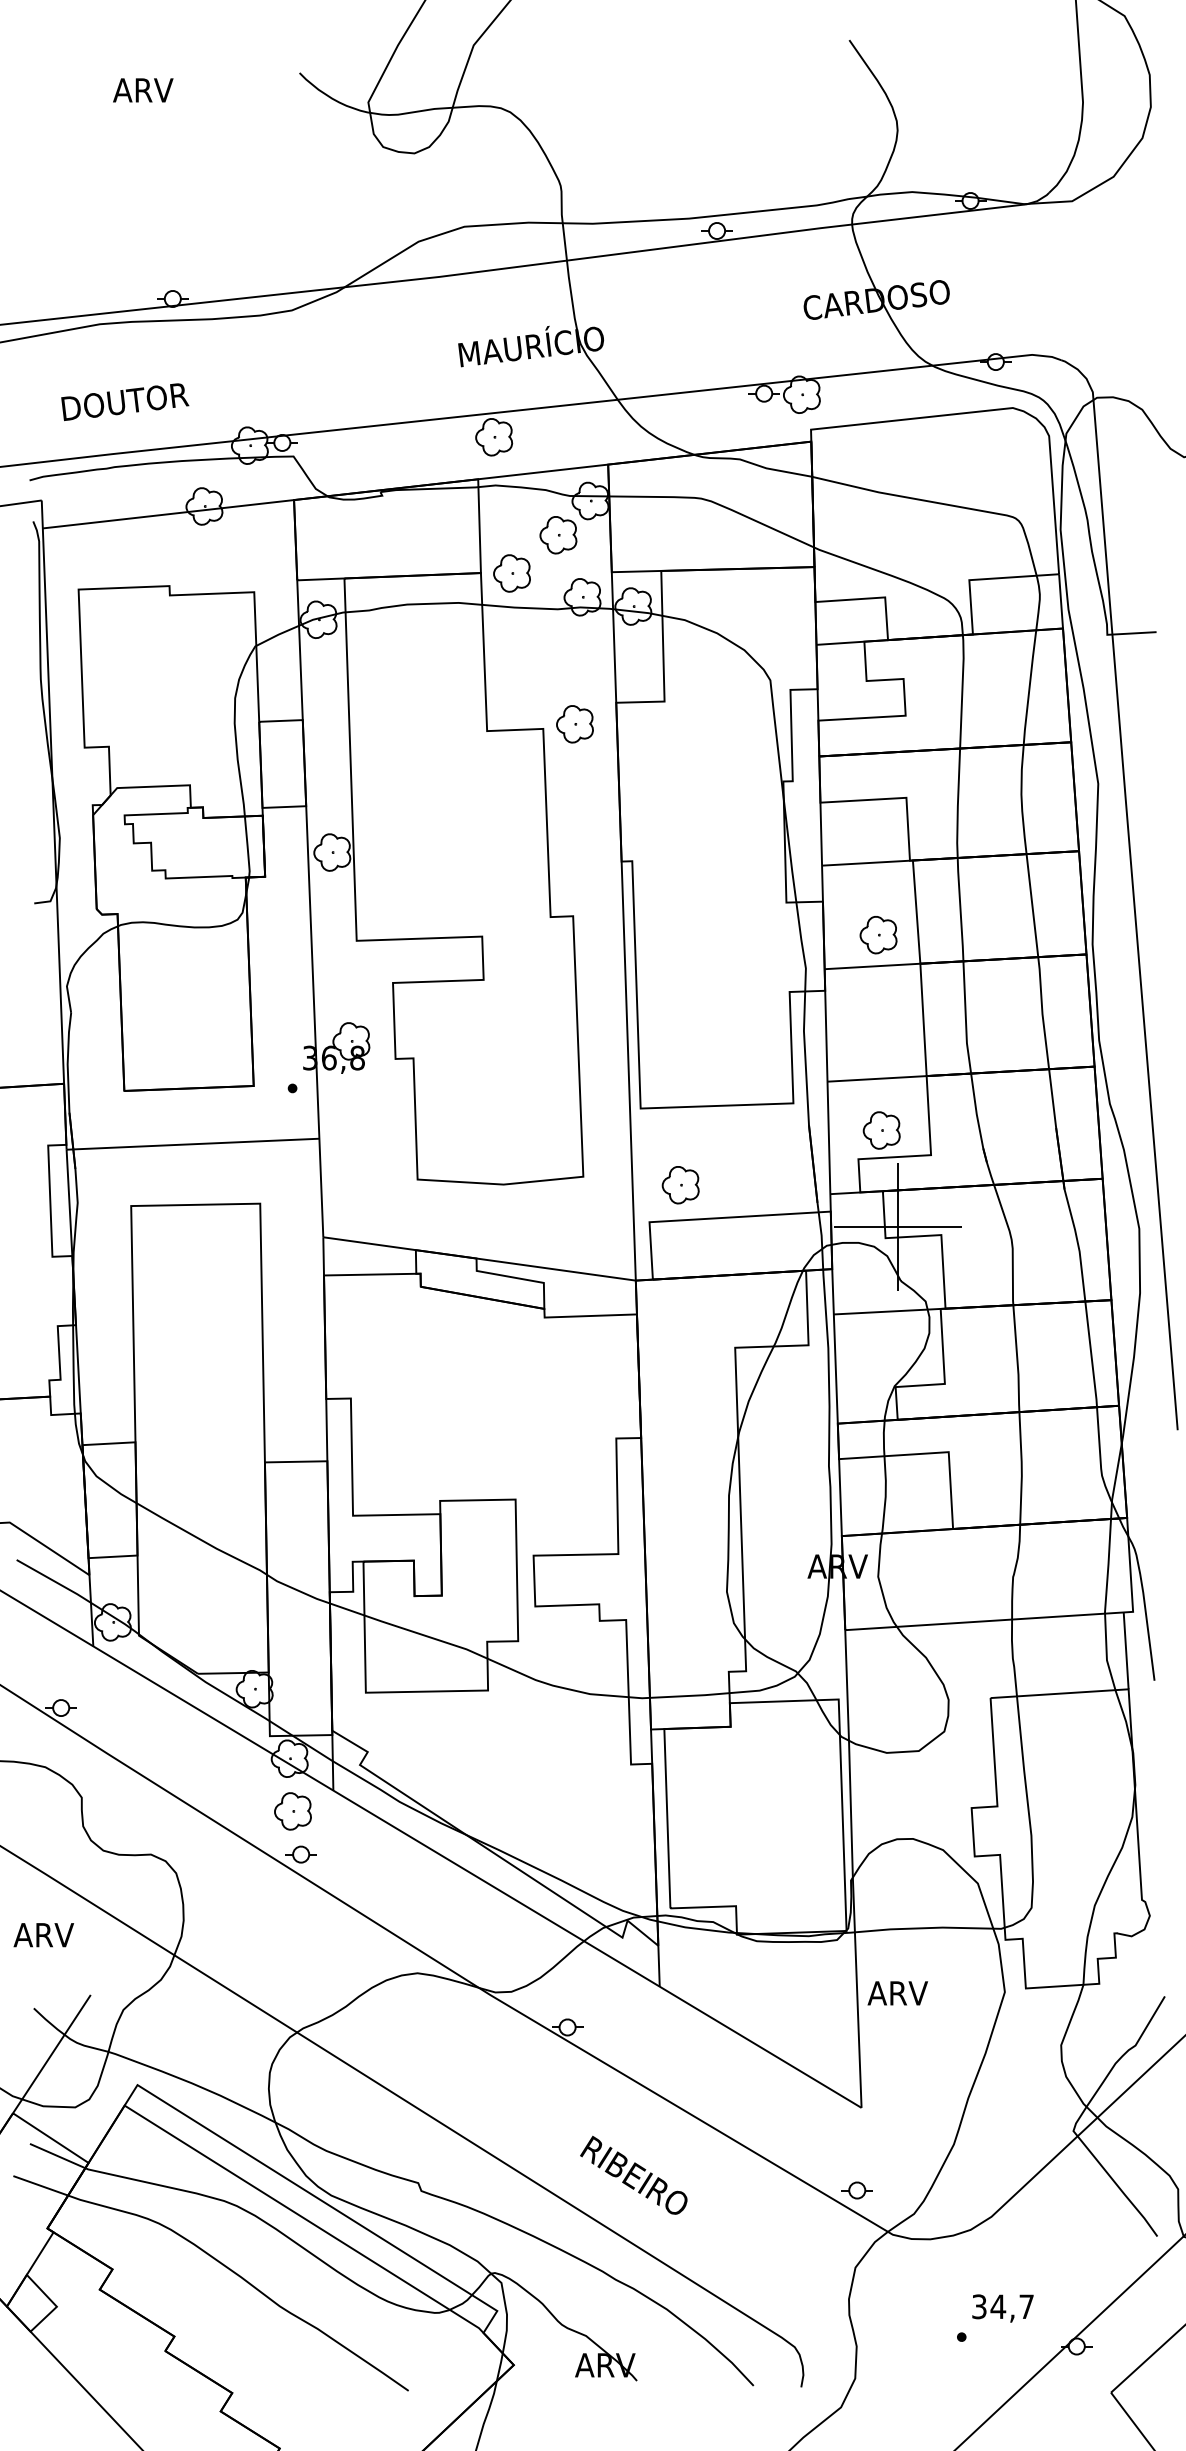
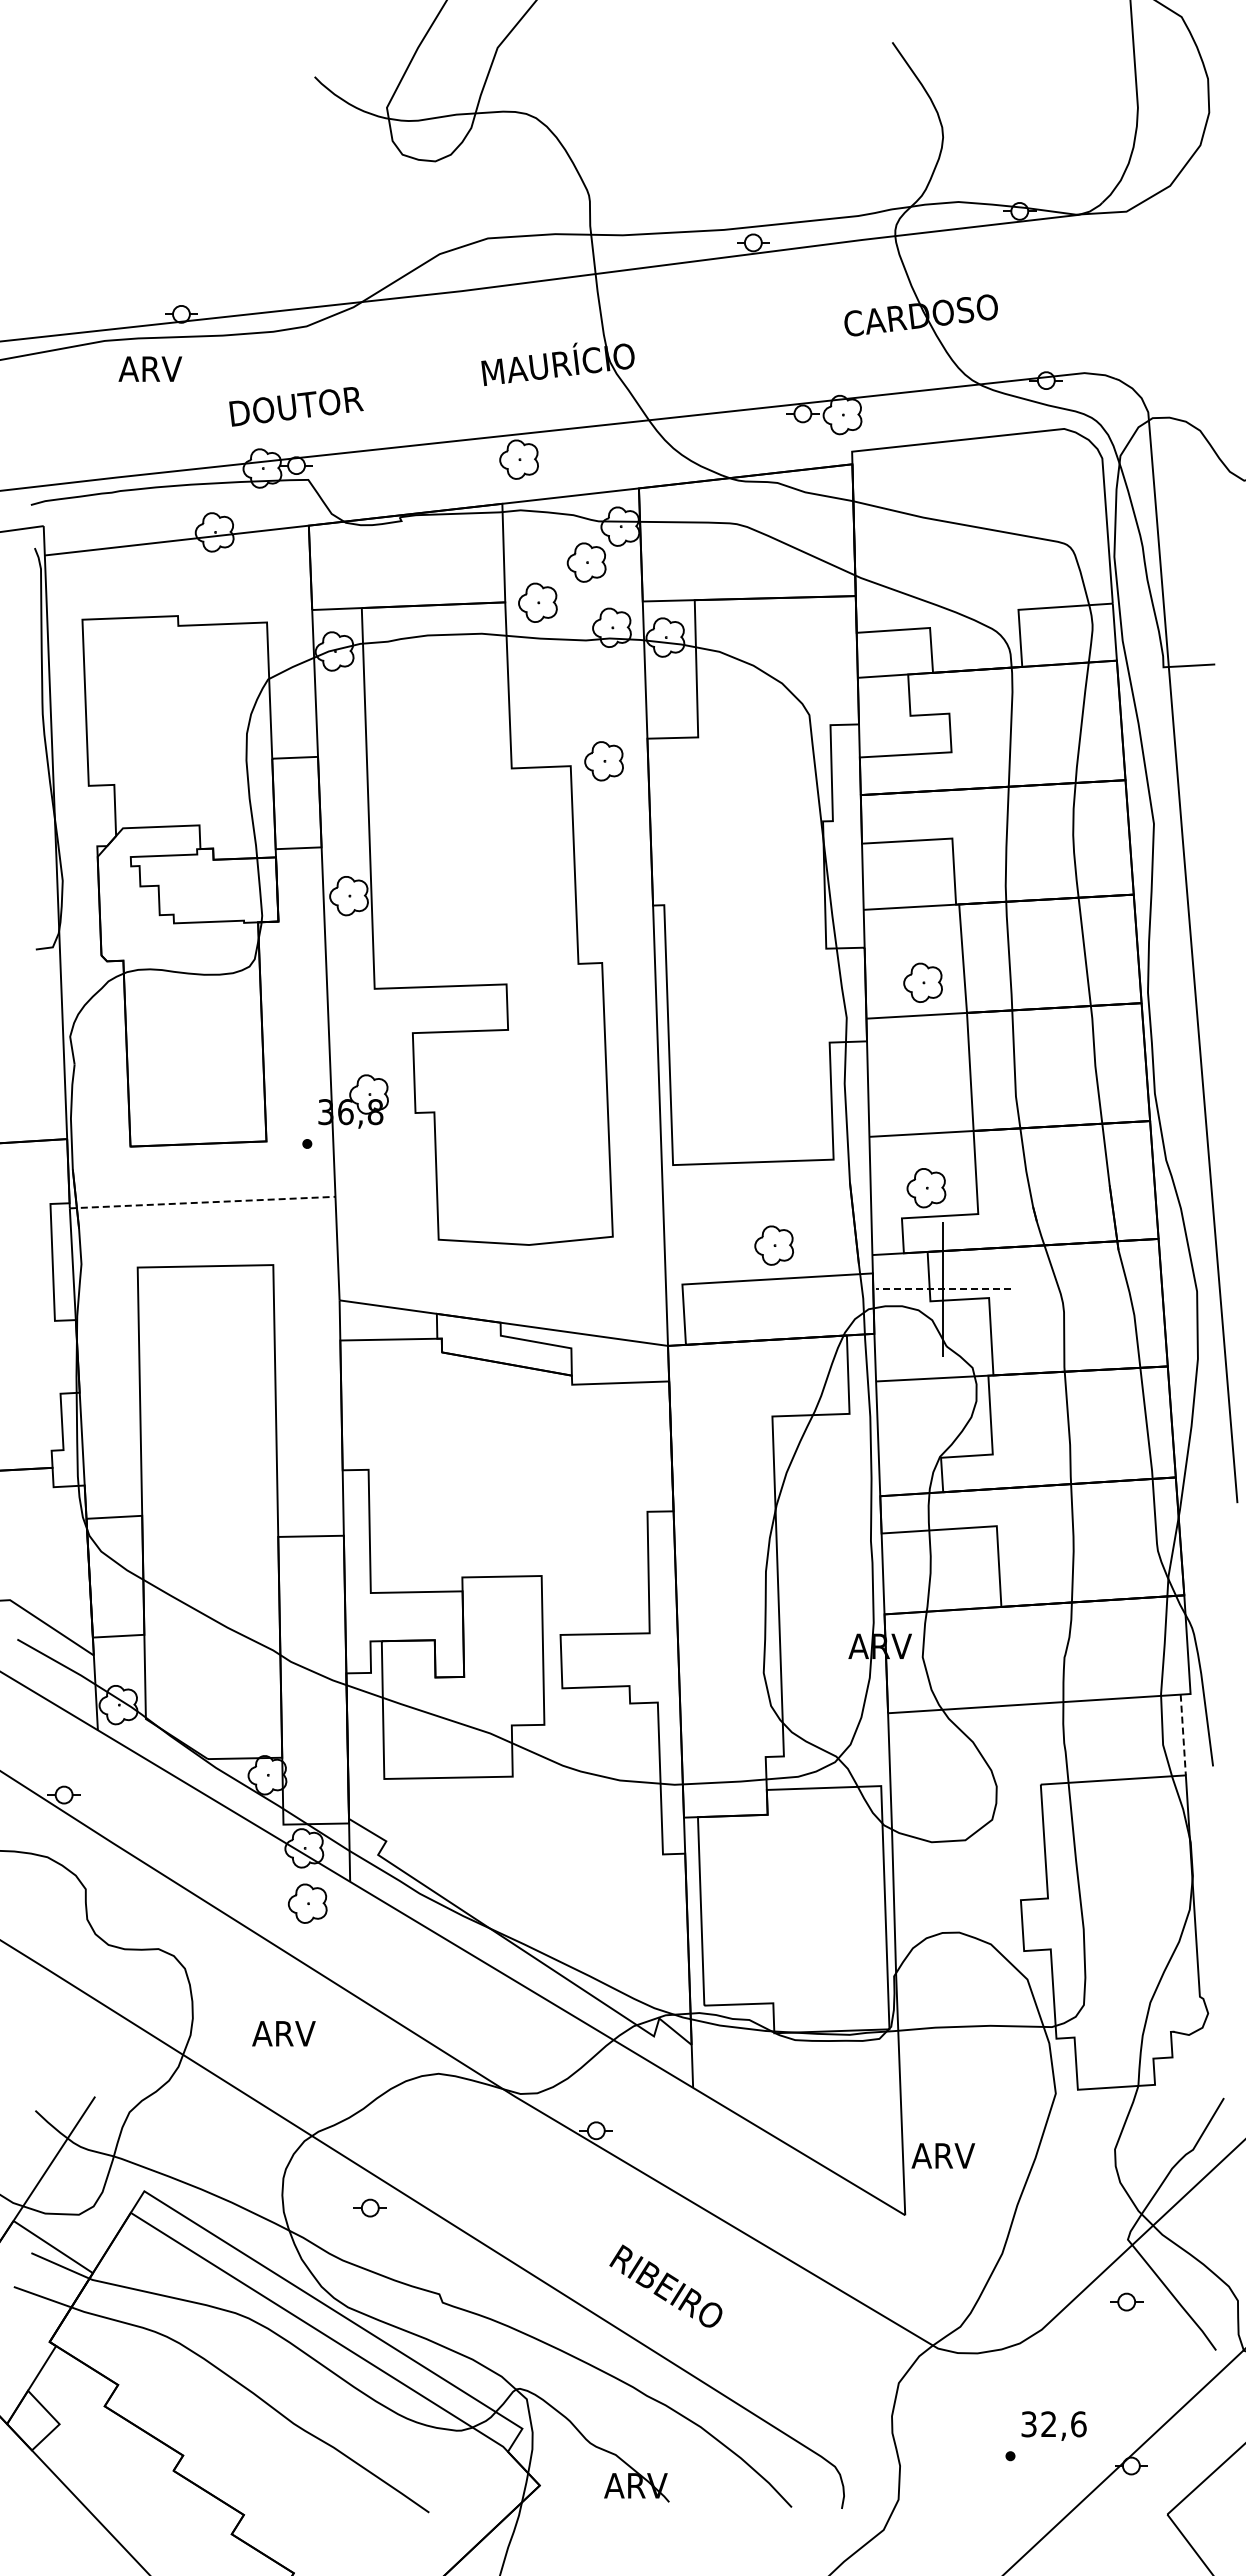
text: (143, 89) -> (150, 368), moved
text: (125, 401) -> (296, 406), moved
line: (192, 1144) -> (202, 1202), solid -> dashed
part: (680, 1185) -> (773, 1245), moved
line: (897, 1226) -> (943, 1289), solid -> dashed
line: (1126, 1651) -> (1183, 1735), solid -> dashed
part: (300, 1854) -> (369, 2207), moved
text: (43, 1934) -> (283, 2033), moved
text: (897, 1992) -> (943, 2155), moved
part: (857, 2189) -> (1126, 2301), moved
text: (1012, 2306) -> (1063, 2424), 34,7 -> 32,6

